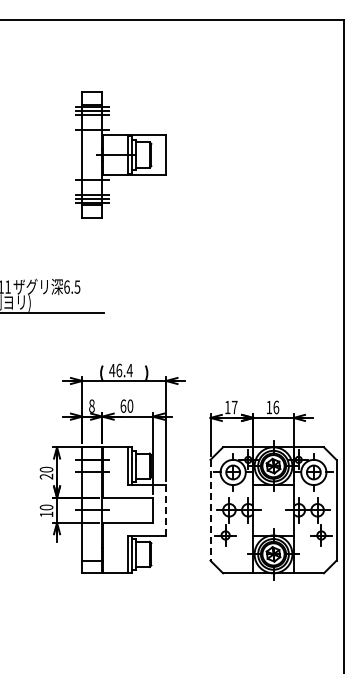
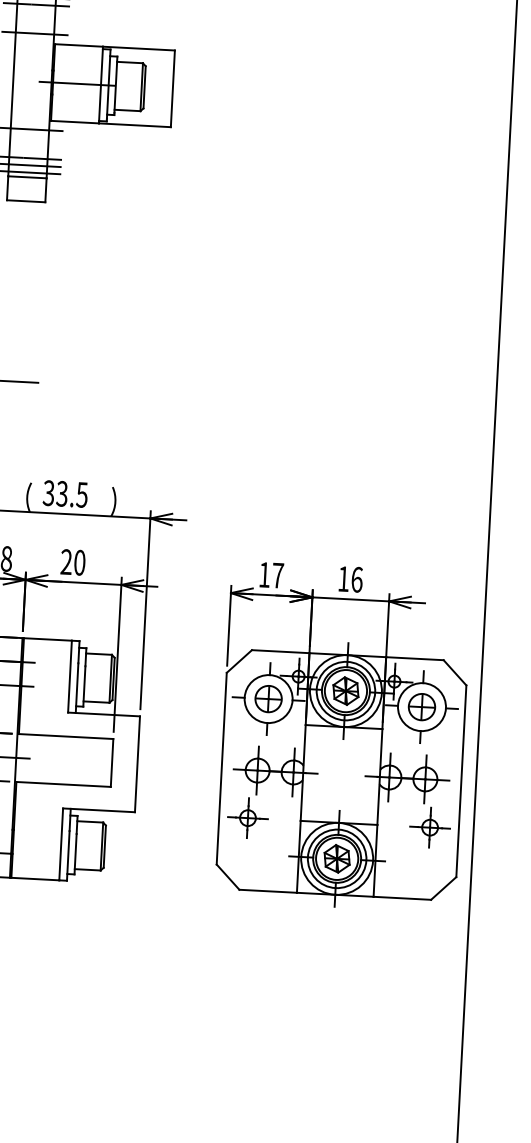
text: (120, 370) -> (64, 493), 46.4 -> 33.5
text: (123, 405) -> (66, 560), 60 -> 20
line: (166, 509) -> (138, 762), dashed -> solid
line: (210, 510) -> (221, 769), dashed -> solid

